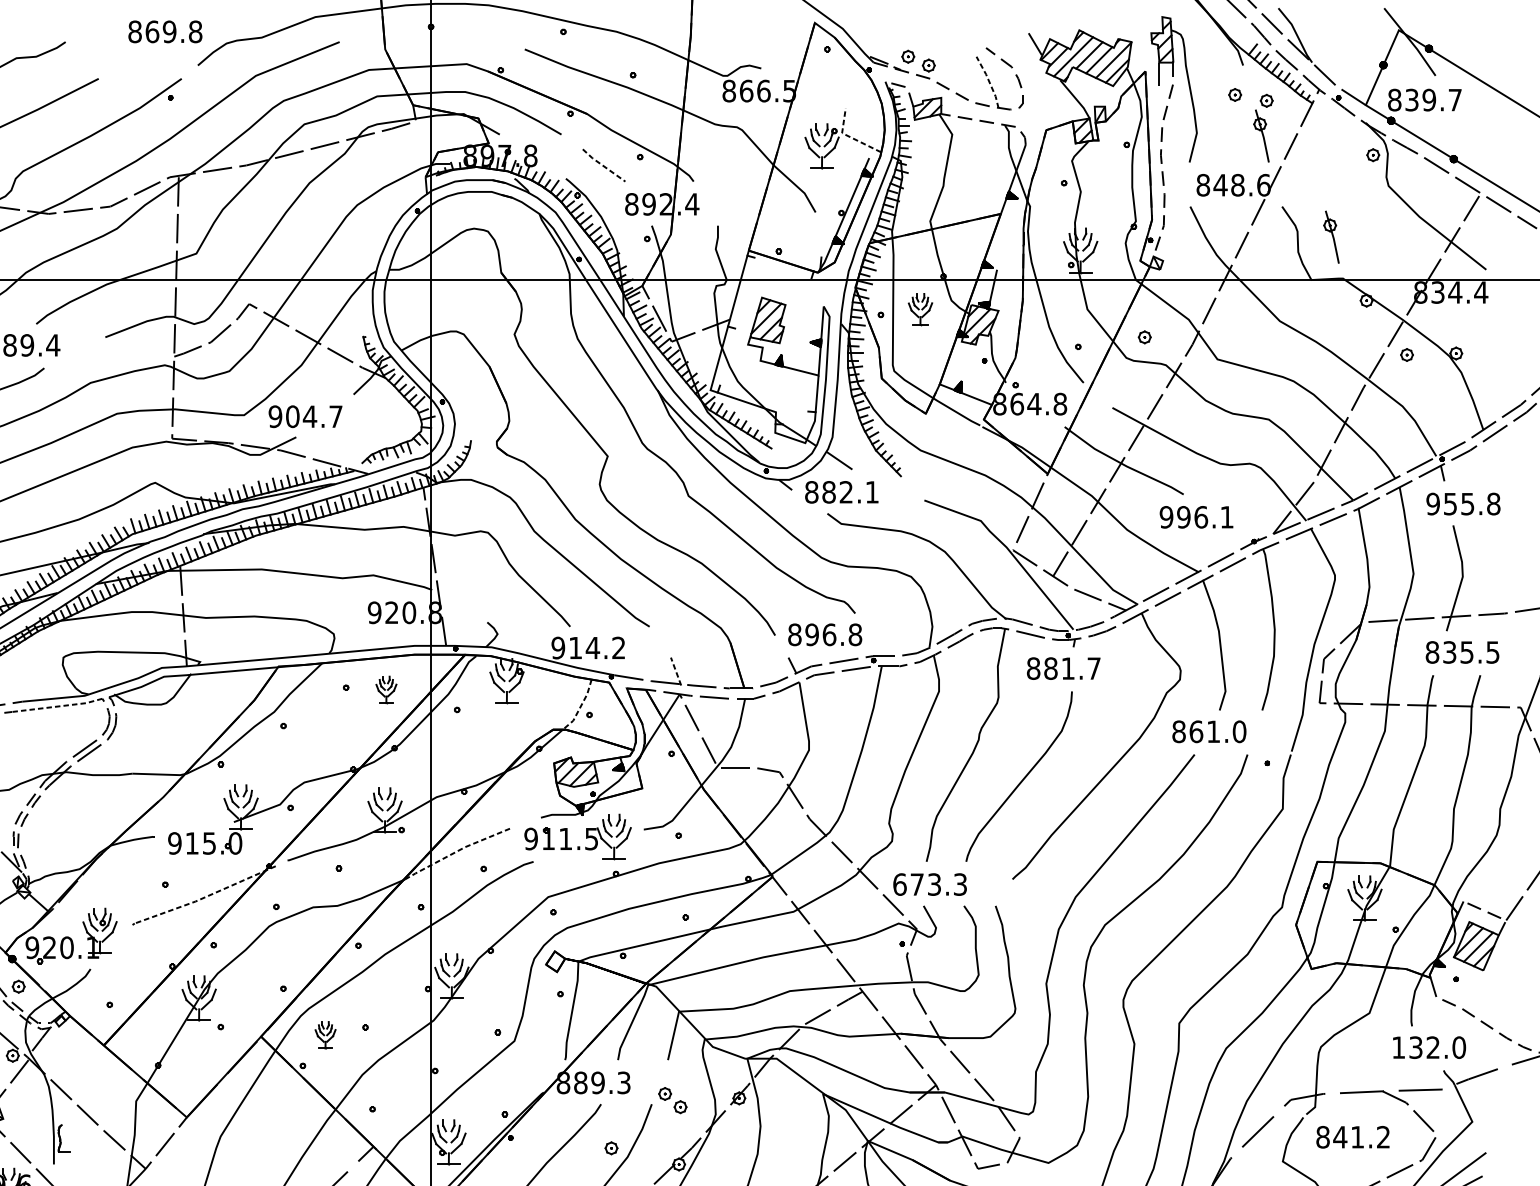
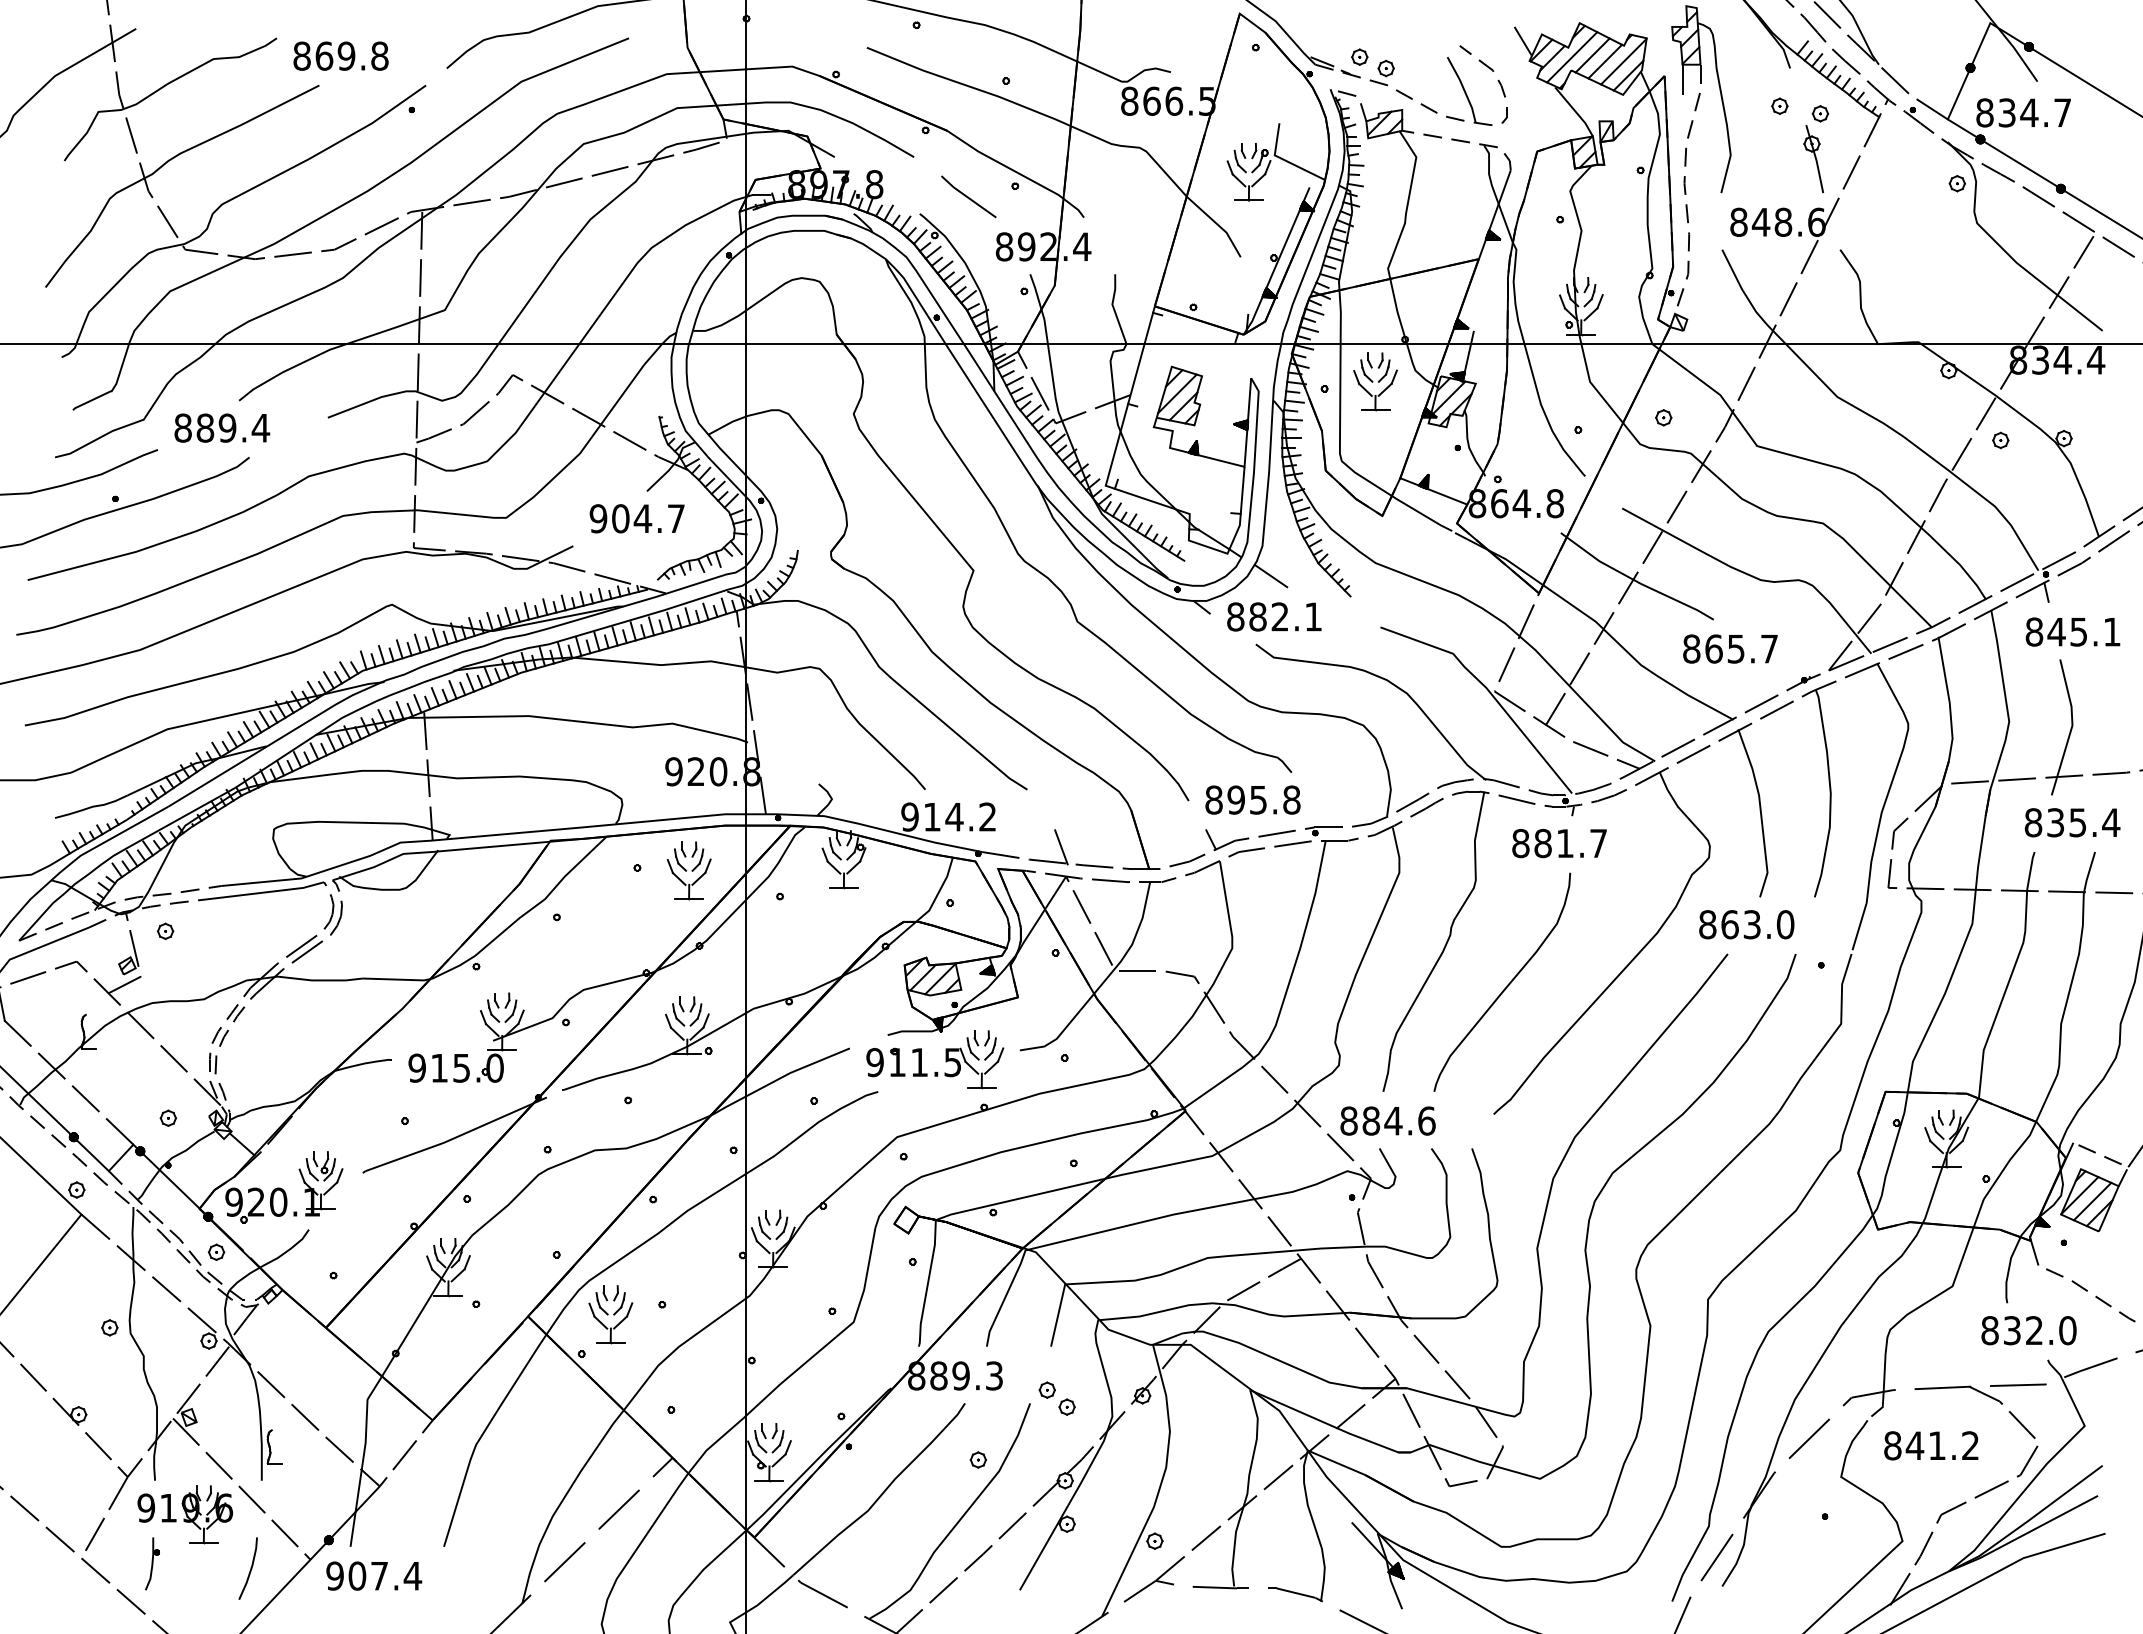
text: (164, 31) -> (340, 55), moved
line: (988, 81) -> (1463, 88), dashed -> solid
text: (1429, 99) -> (2029, 112), 839.7 -> 834.7
line: (849, 137) -> (1284, 160), dashed -> solid
line: (603, 165) -> (968, 197), dashed -> solid
part: (1331, 237) -> (1903, 289), removed
part: (920, 309) -> (1375, 381), size x1.43
text: (305, 416) -> (636, 518), moved
text: (1462, 503) -> (2072, 631), 955.8 -> 845.1
text: (1196, 516) -> (1730, 648), 996.1 -> 865.7
text: (829, 634) -> (1258, 799), 896.8 -> 895.8
text: (1493, 652) -> (2111, 822), 835.5 -> 835.4
line: (676, 670) -> (1061, 846), dashed -> solid
part: (385, 689) -> (688, 870), size x1.67
line: (57, 706) -> (266, 892), dashed -> solid
line: (580, 707) -> (938, 893), dashed -> solid
text: (1213, 731) -> (1751, 924), 861.0 -> 863.0
line: (456, 851) -> (779, 1078), dashed -> solid
text: (929, 884) -> (1387, 1120), 673.3 -> 884.6
line: (205, 897) -> (456, 1137), dashed -> solid
part: (325, 1035) -> (610, 1314), size x1.67
text: (1398, 1047) -> (1989, 1330), 132.0 -> 832.0

